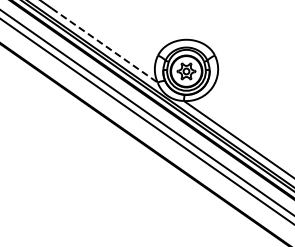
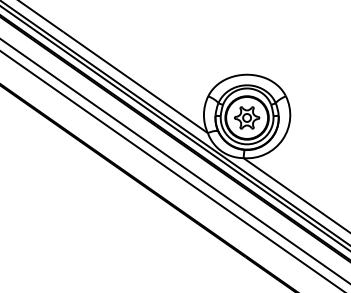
line: (104, 45) -> (135, 82), dashed -> solid

